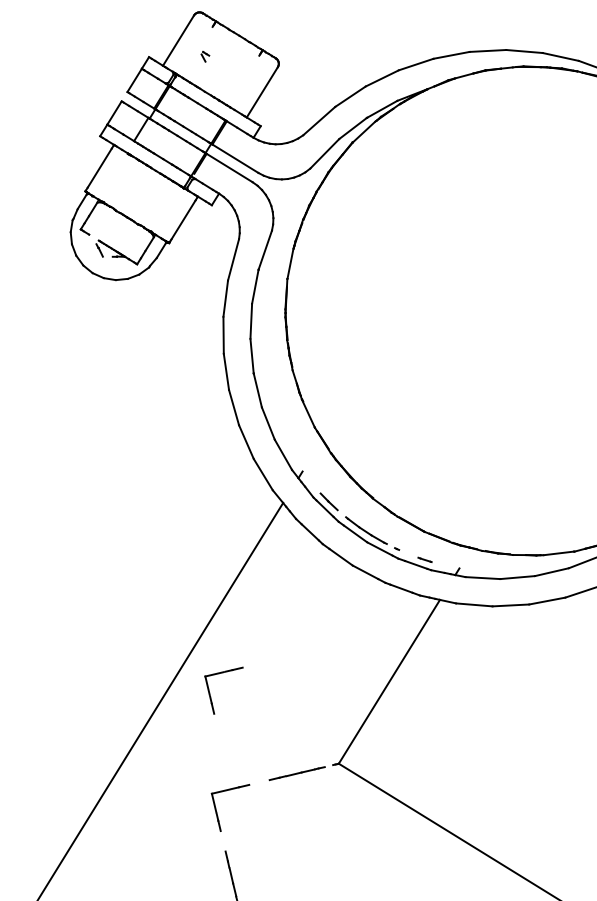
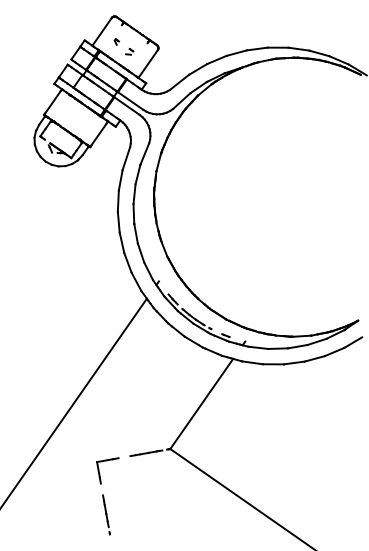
part: (228, 72) -> (129, 51), added
part: (212, 696) -> (100, 406), removed

